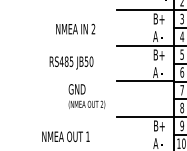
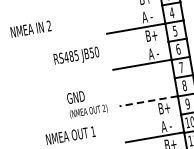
text: (75, 28) -> (30, 28), moved
text: (71, 62) -> (76, 56), moved
text: (86, 96) -> (86, 103), moved
line: (145, 116) -> (148, 100), solid -> dashed

